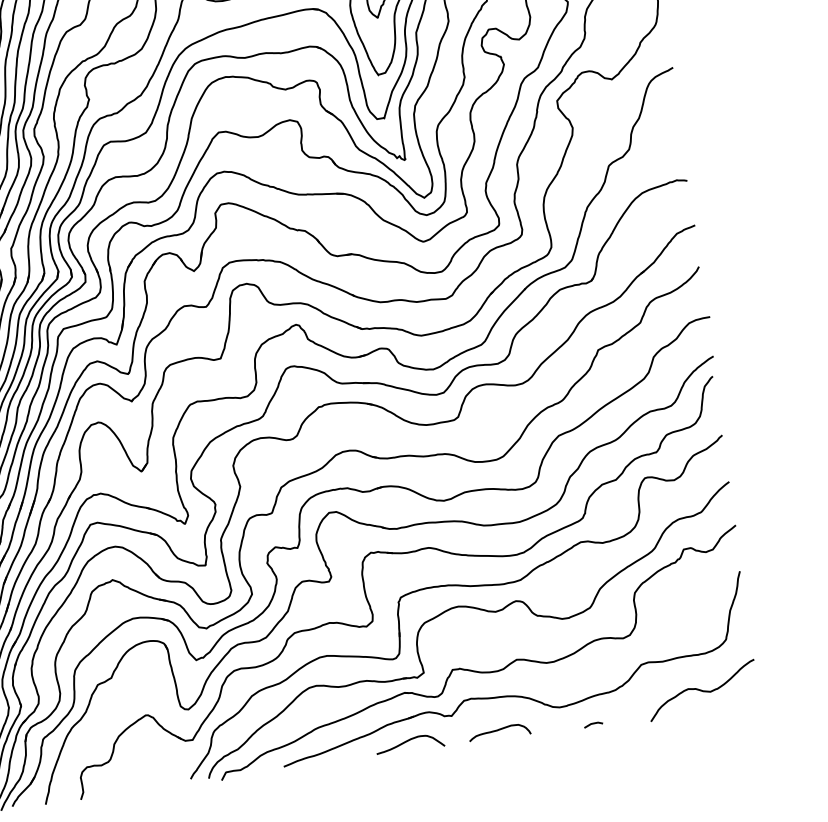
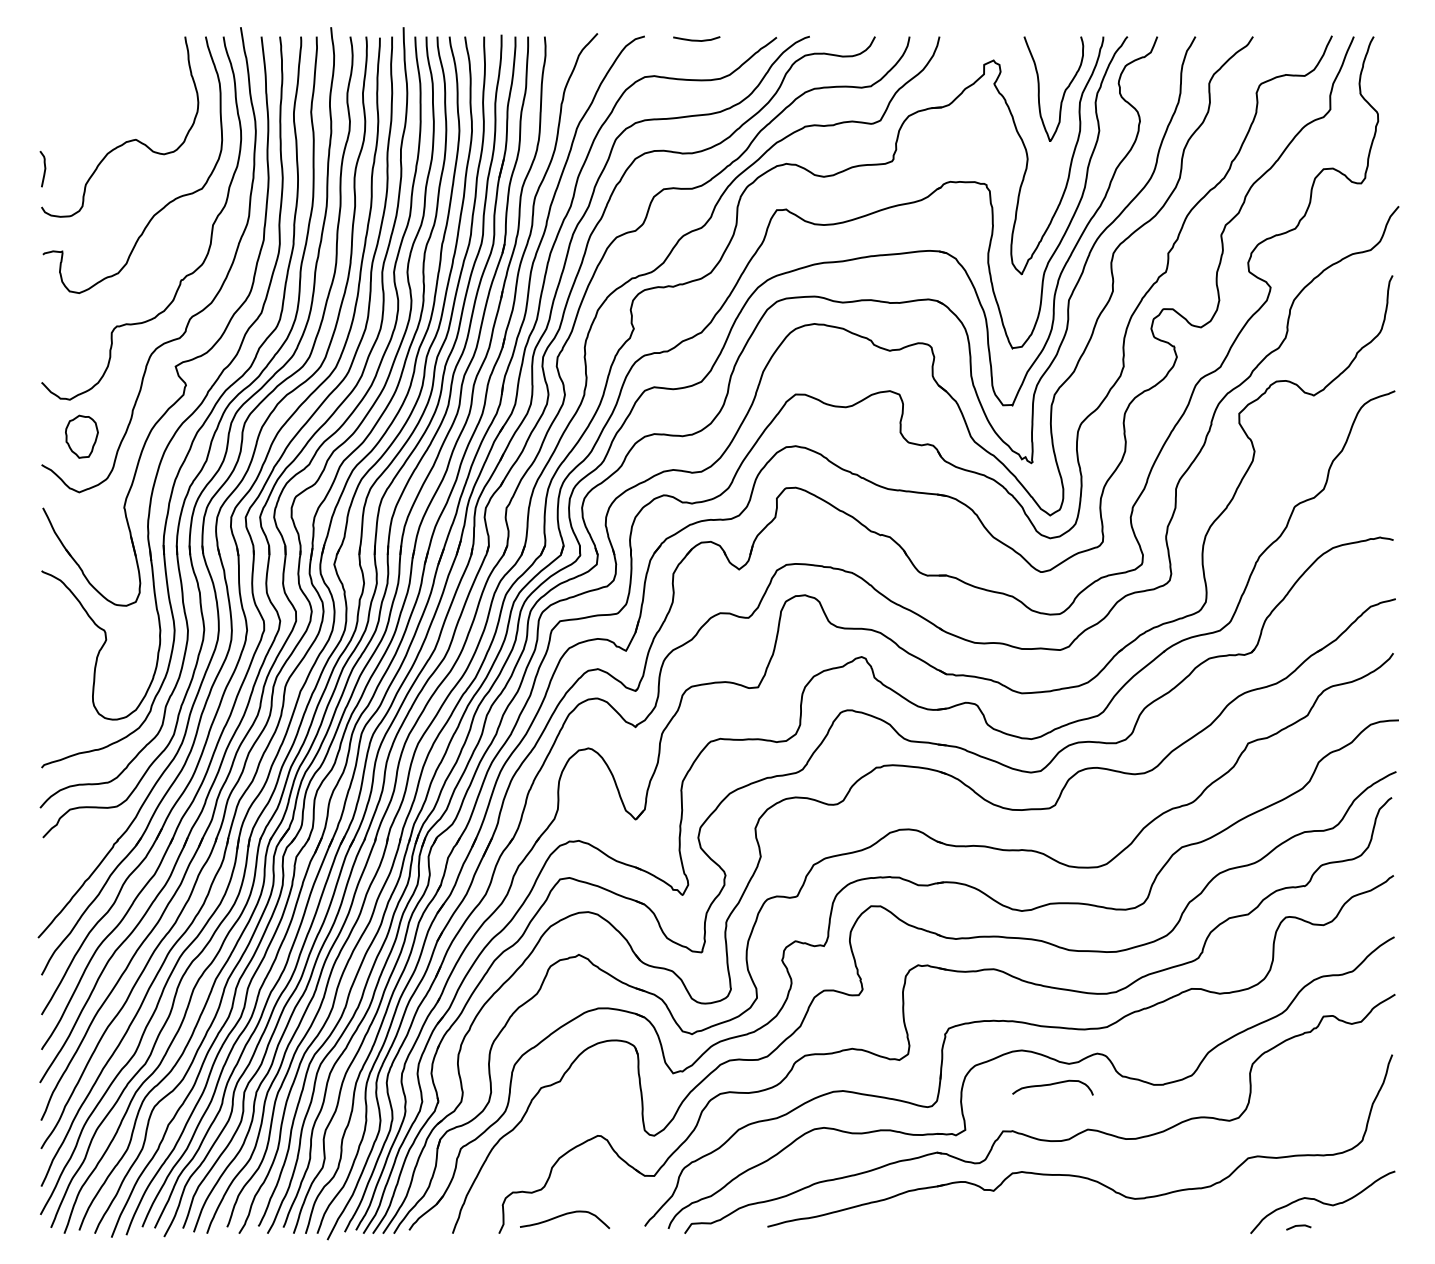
line: (593, 724) -> (1298, 1226), moved
curve: (498, 730) -> (1051, 1085), moved
curve: (410, 740) -> (565, 1215), moved

